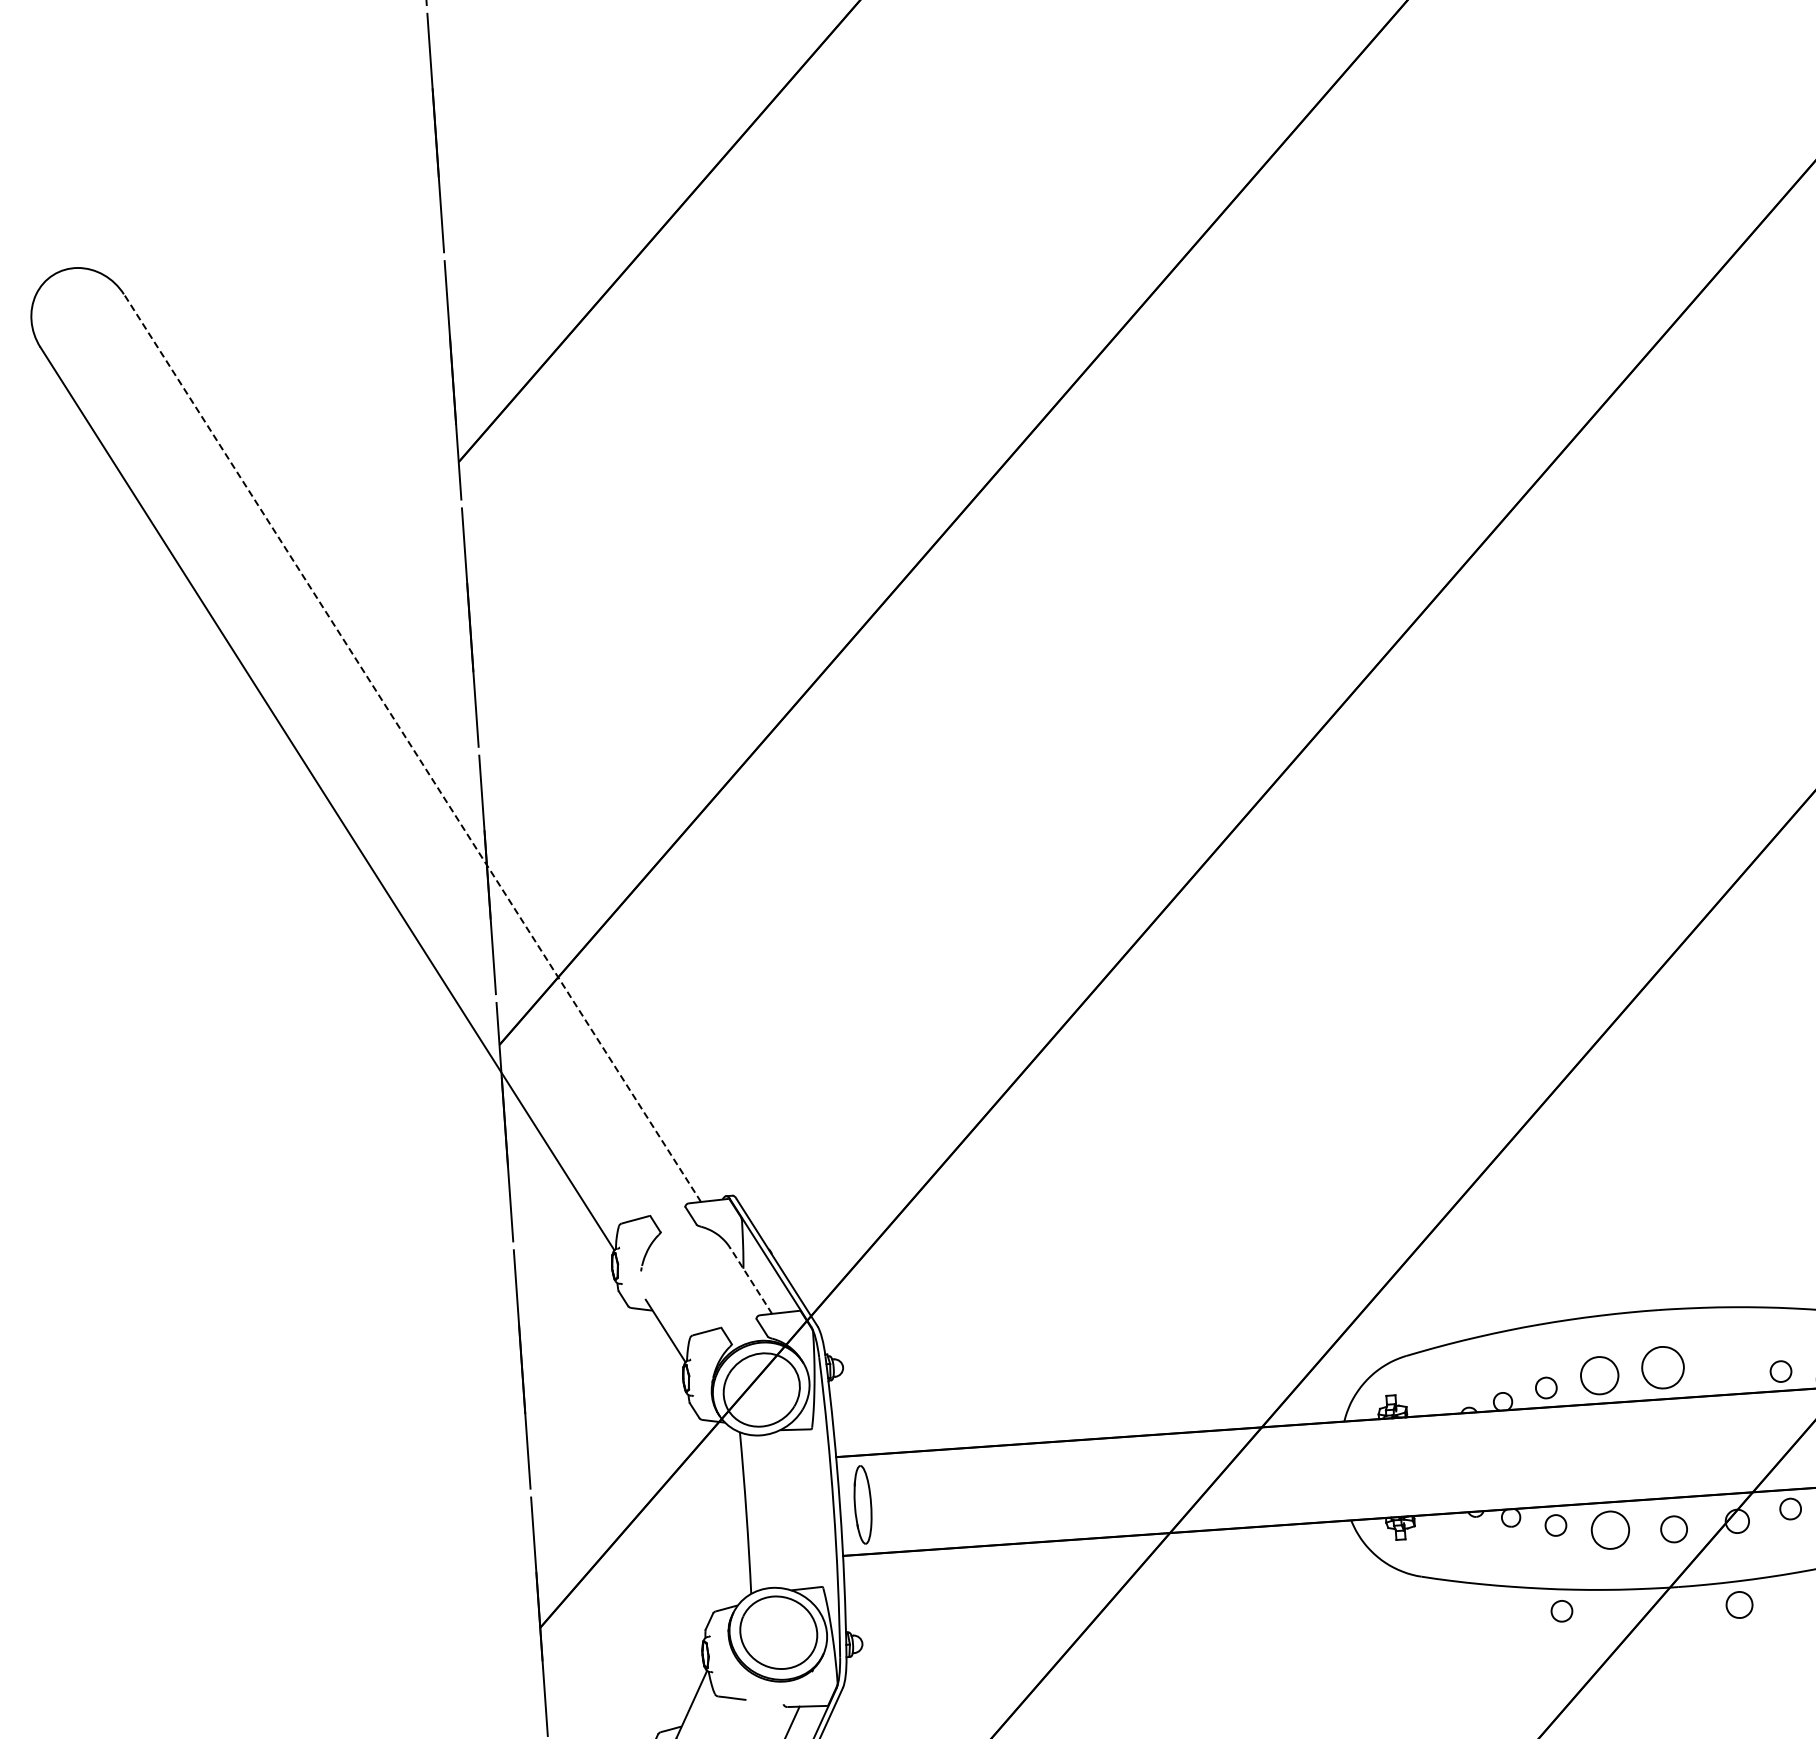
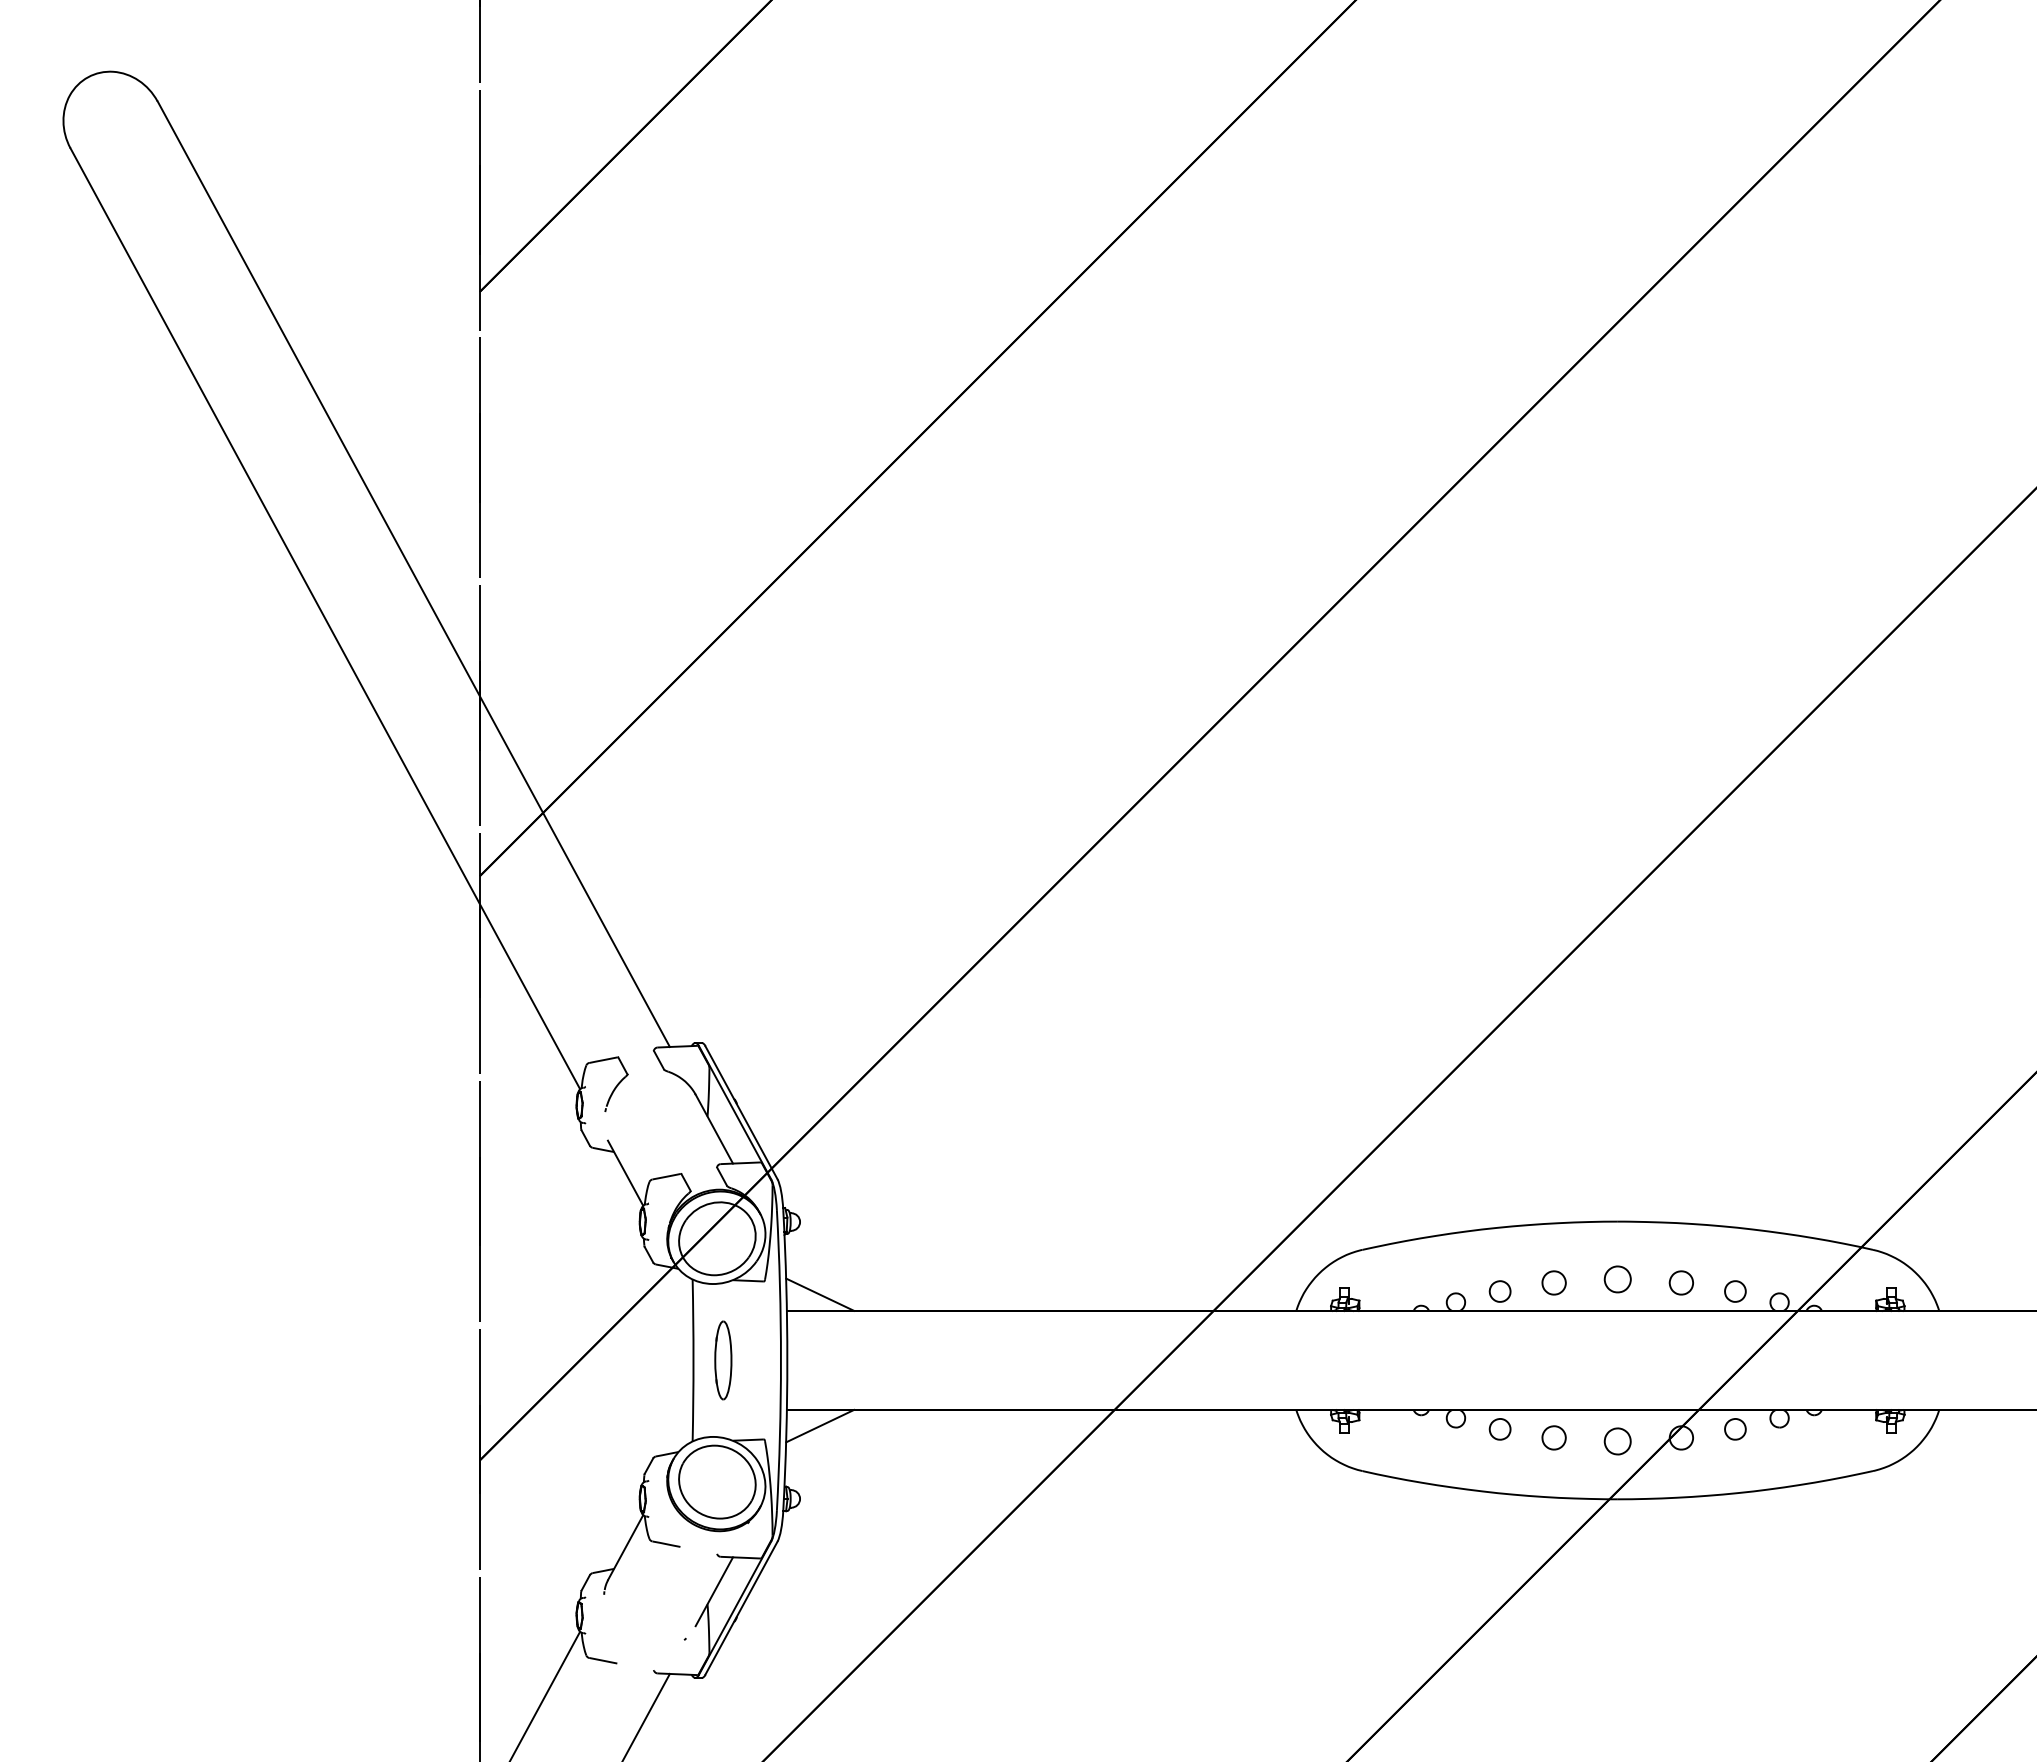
line: (412, 748) -> (413, 574), dashed -> solid
line: (751, 1280) -> (714, 1128), dashed -> solid
part: (1725, 1366) -> (1680, 1282), added
part: (1662, 1367) -> (1617, 1279), size x0.62
part: (1598, 1375) -> (1553, 1282), size x0.62
line: (868, 1438) -> (820, 1294), added
part: (863, 1504) -> (723, 1360), moved
part: (1609, 1529) -> (1553, 1437), size x0.62
line: (877, 1569) -> (820, 1425), added
part: (1739, 1605) -> (1677, 1521), removed
part: (1561, 1611) -> (1499, 1515), removed

